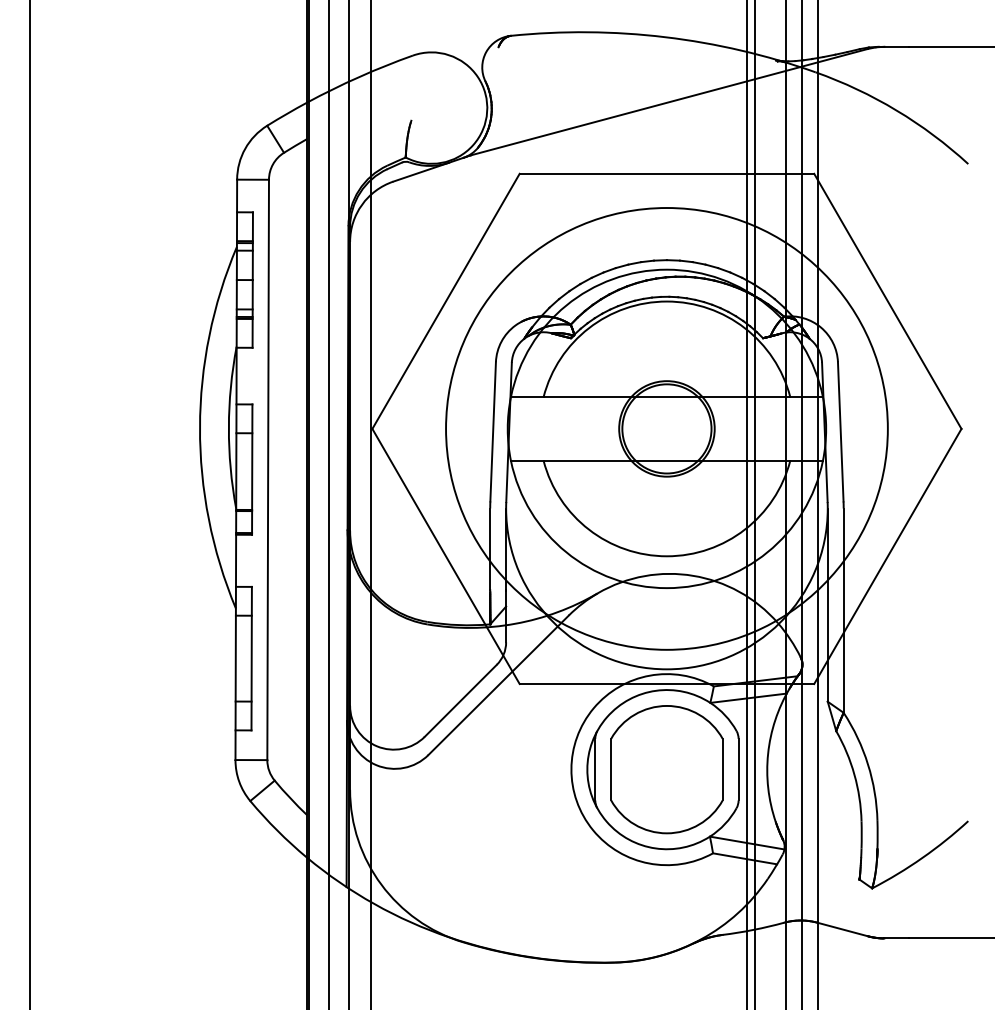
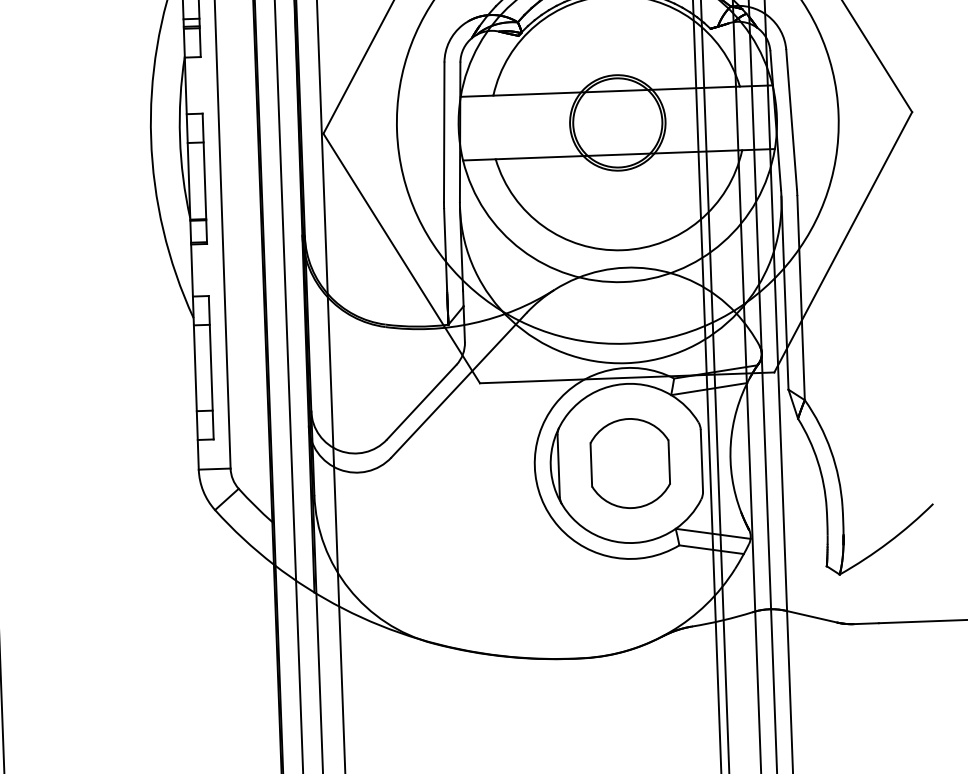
part: (666, 769) -> (629, 463), size x0.7

